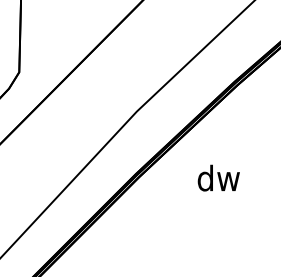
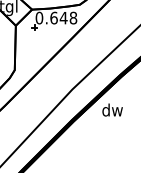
text: (218, 176) -> (112, 109), moved

